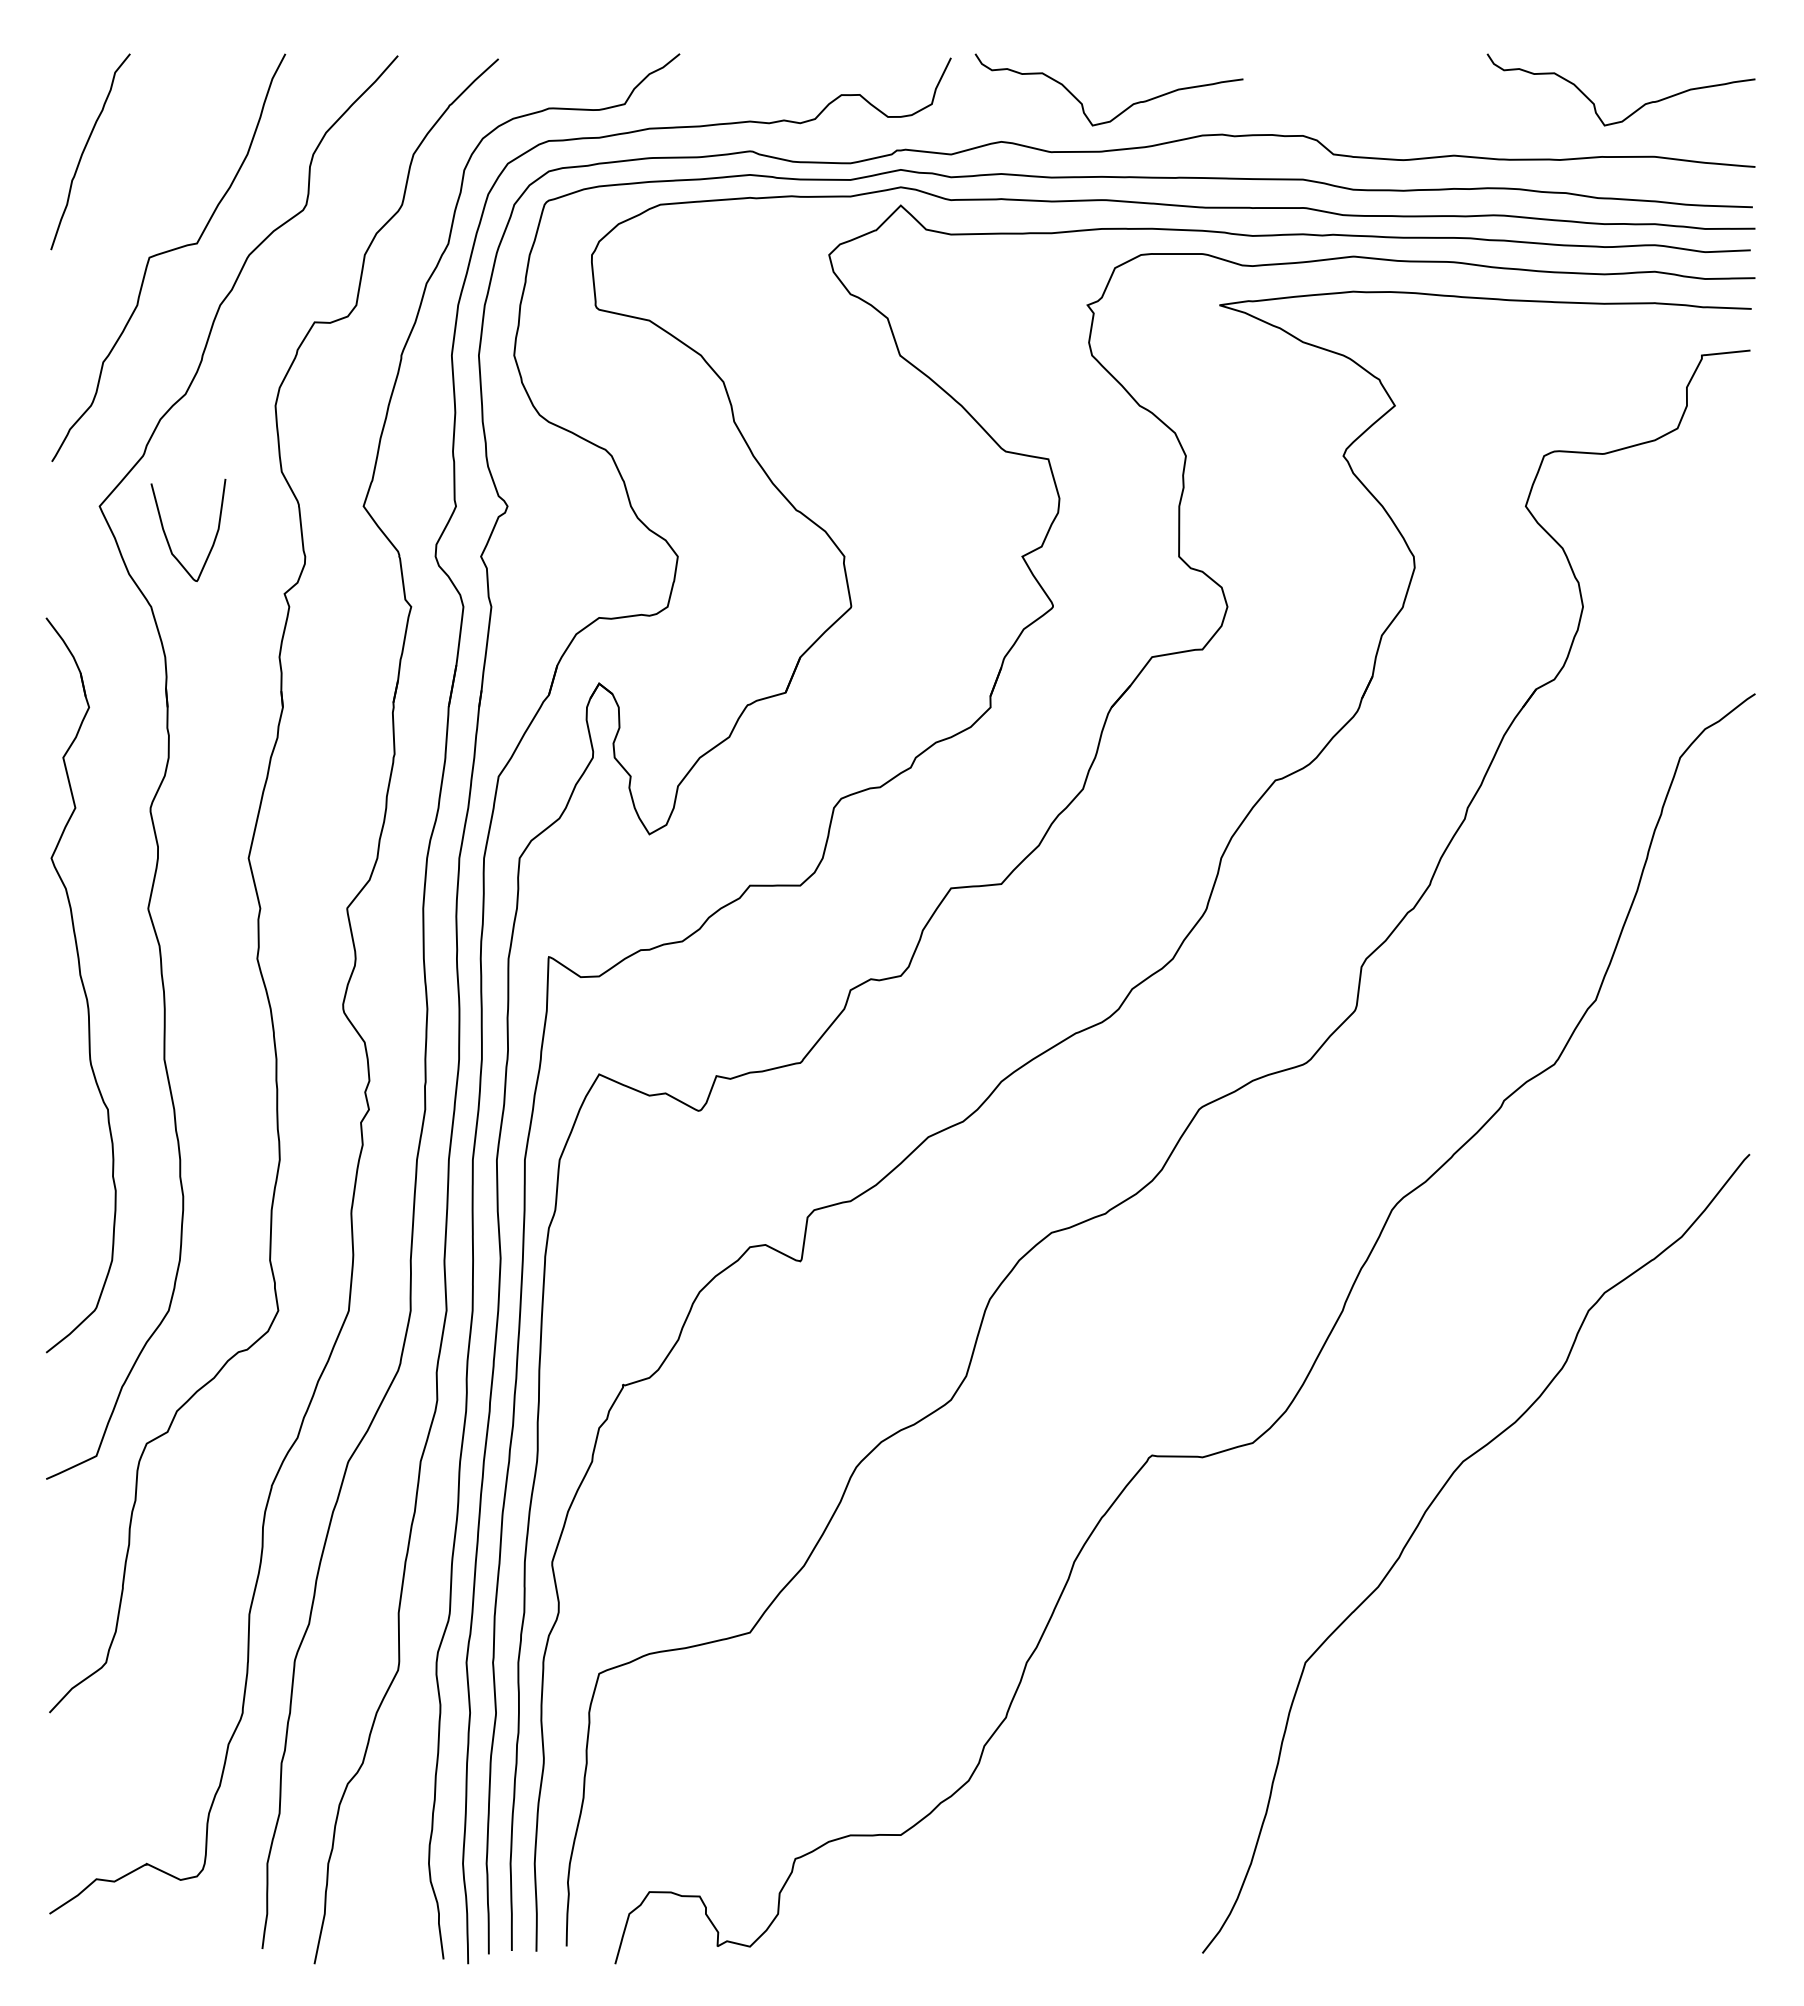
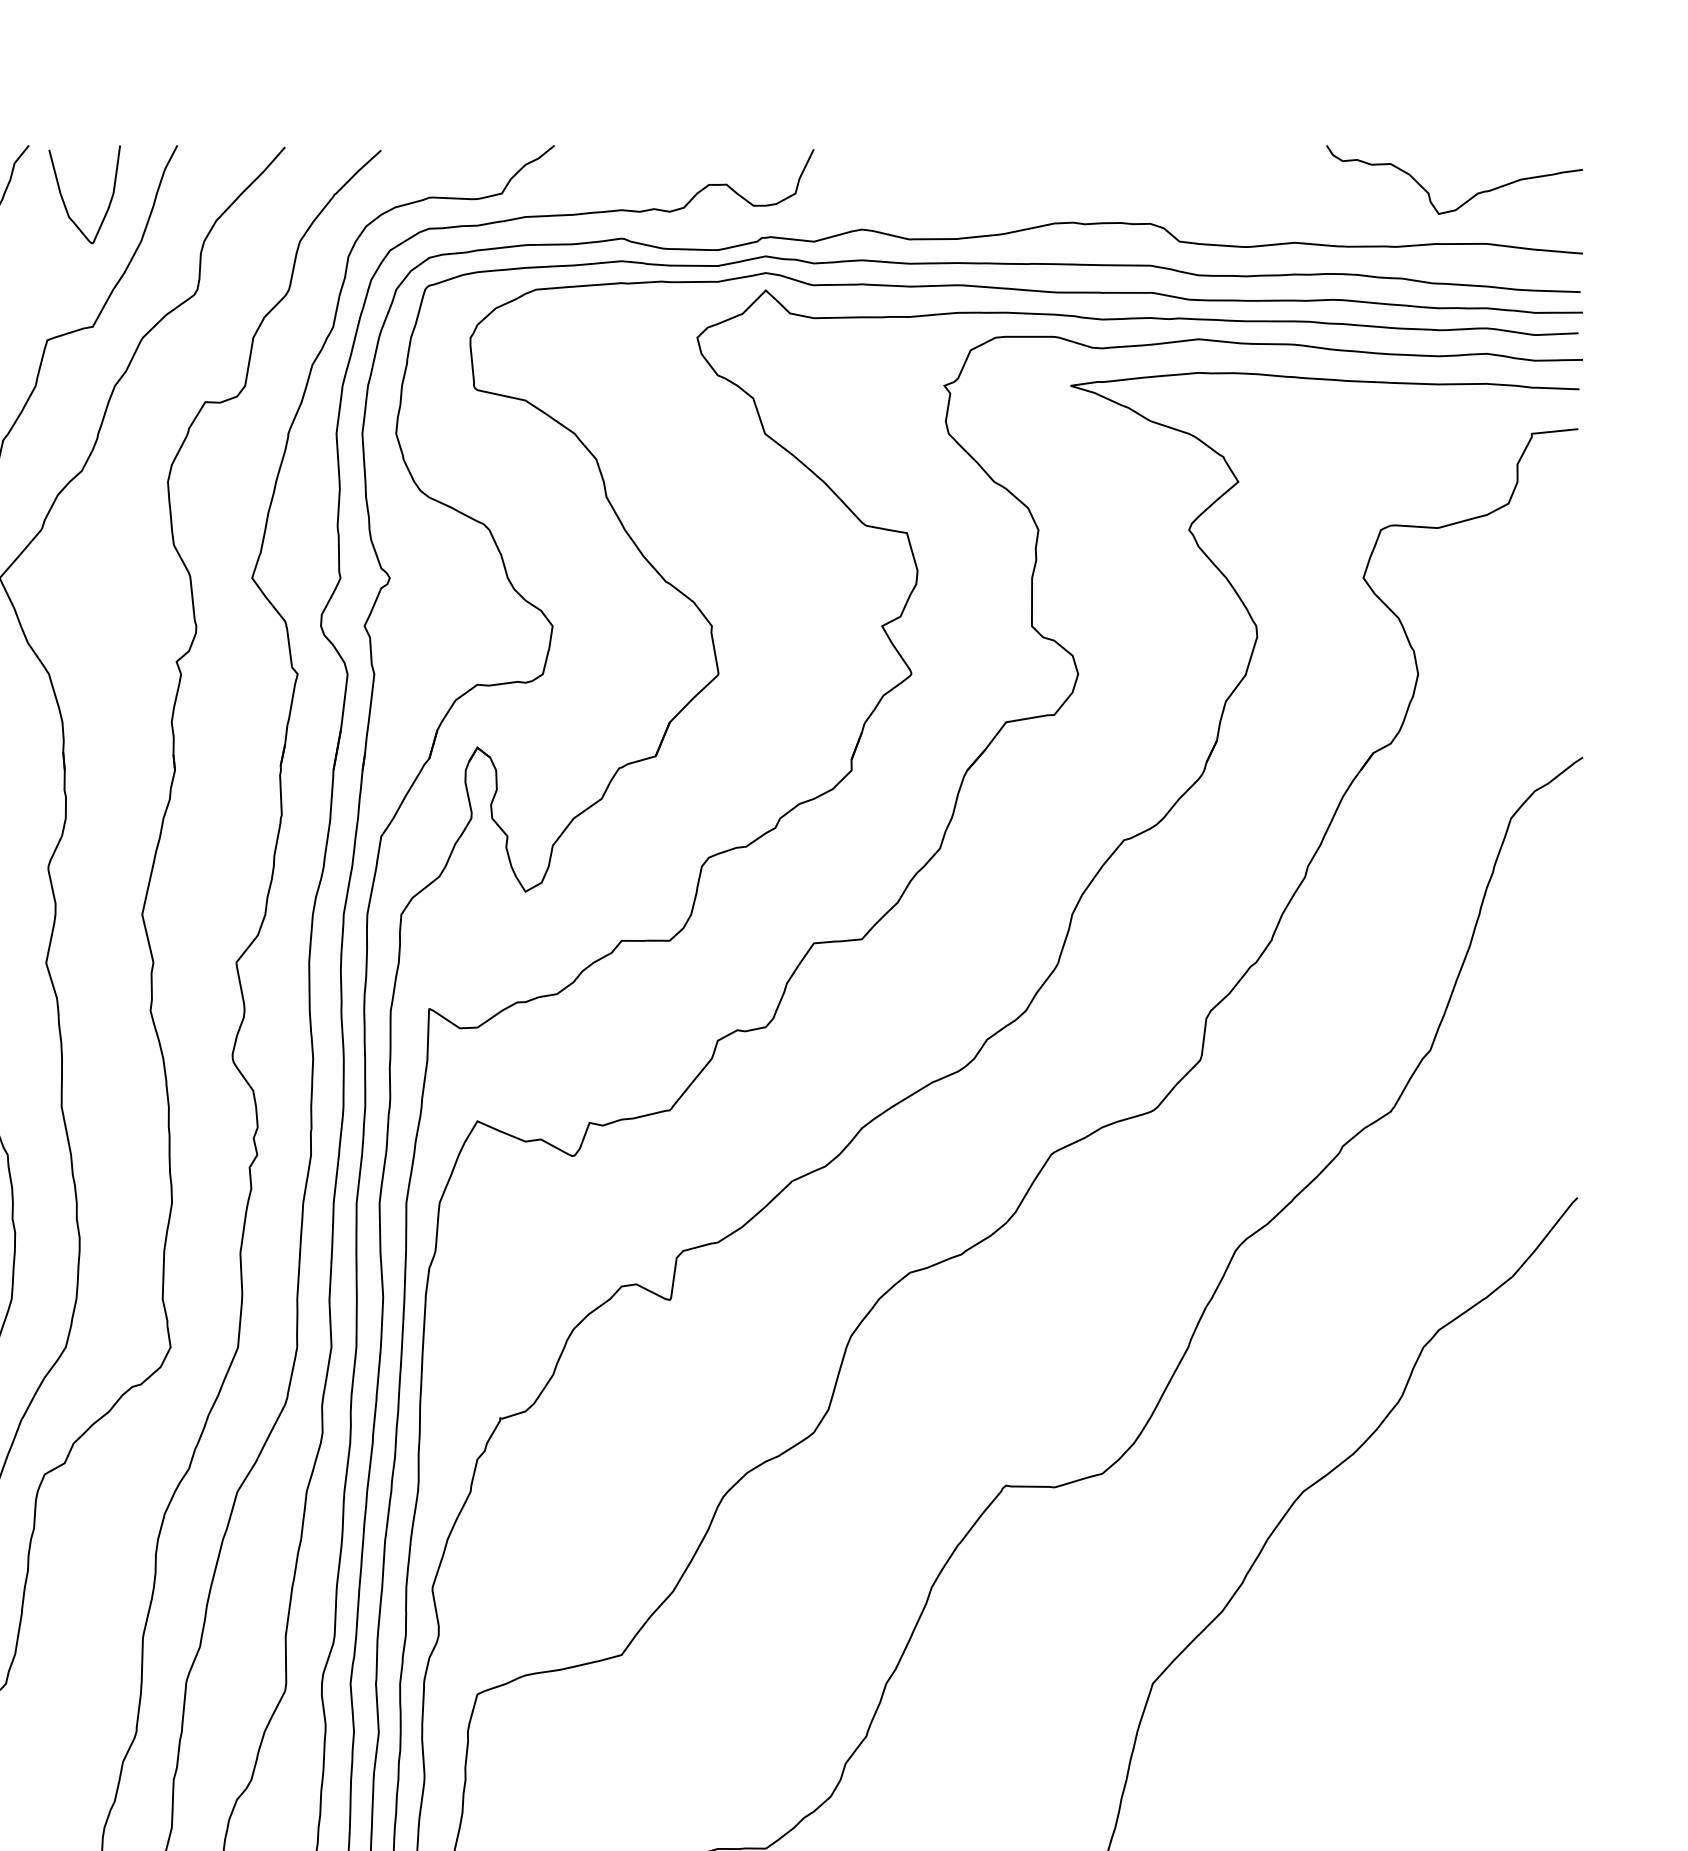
curve: (1124, 109) -> (979, 198), removed
curve: (167, 537) -> (64, 201), moved

